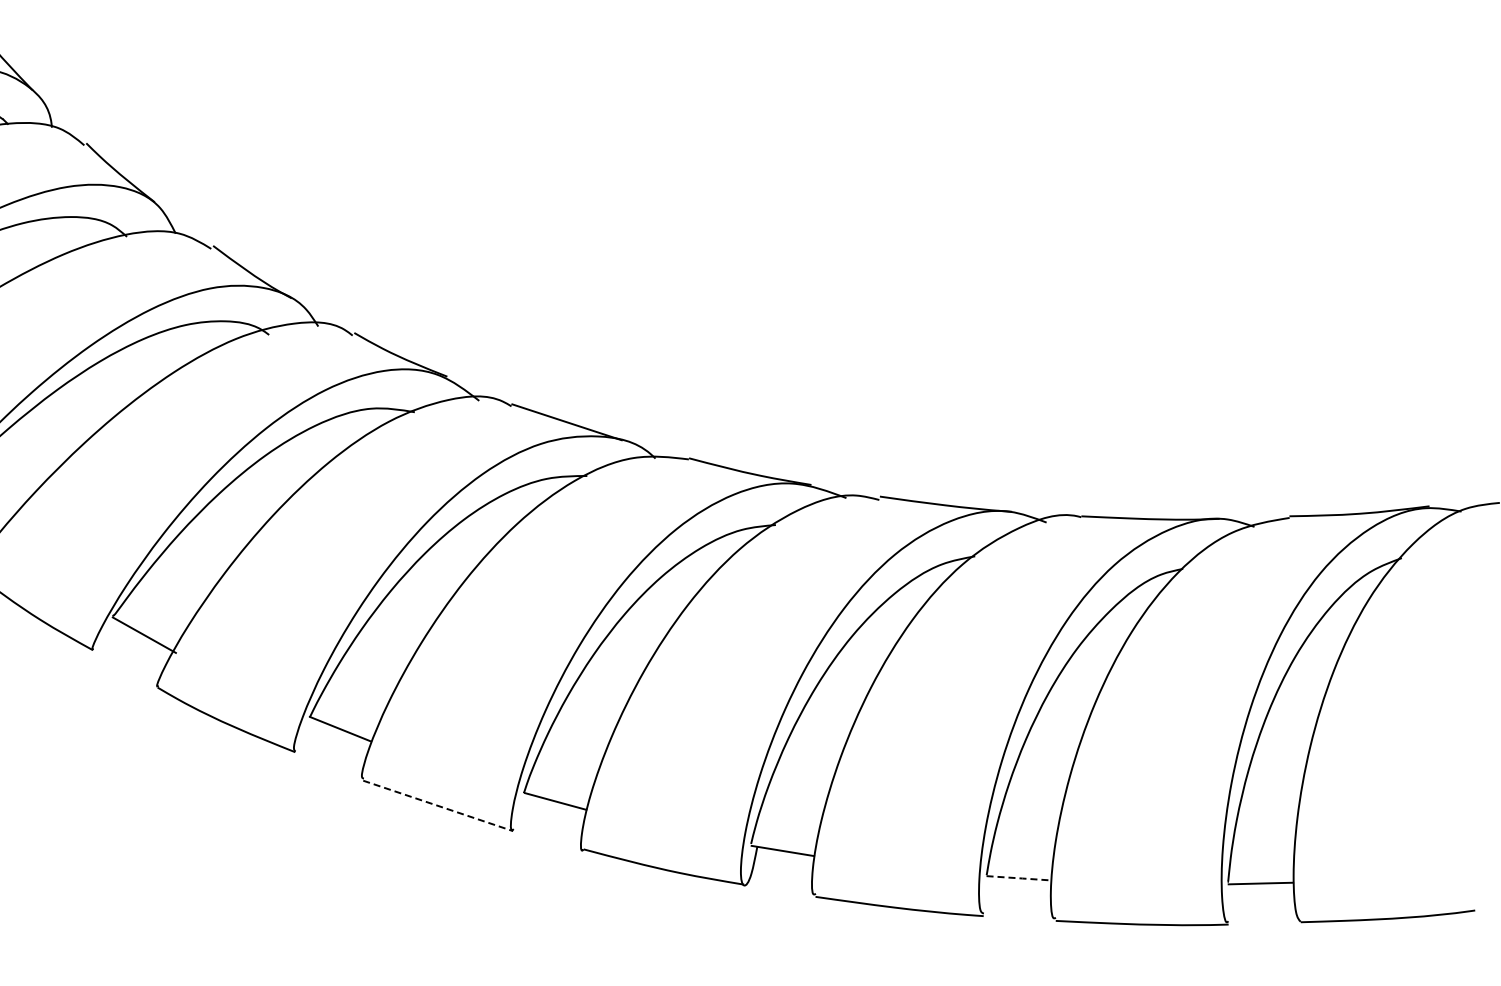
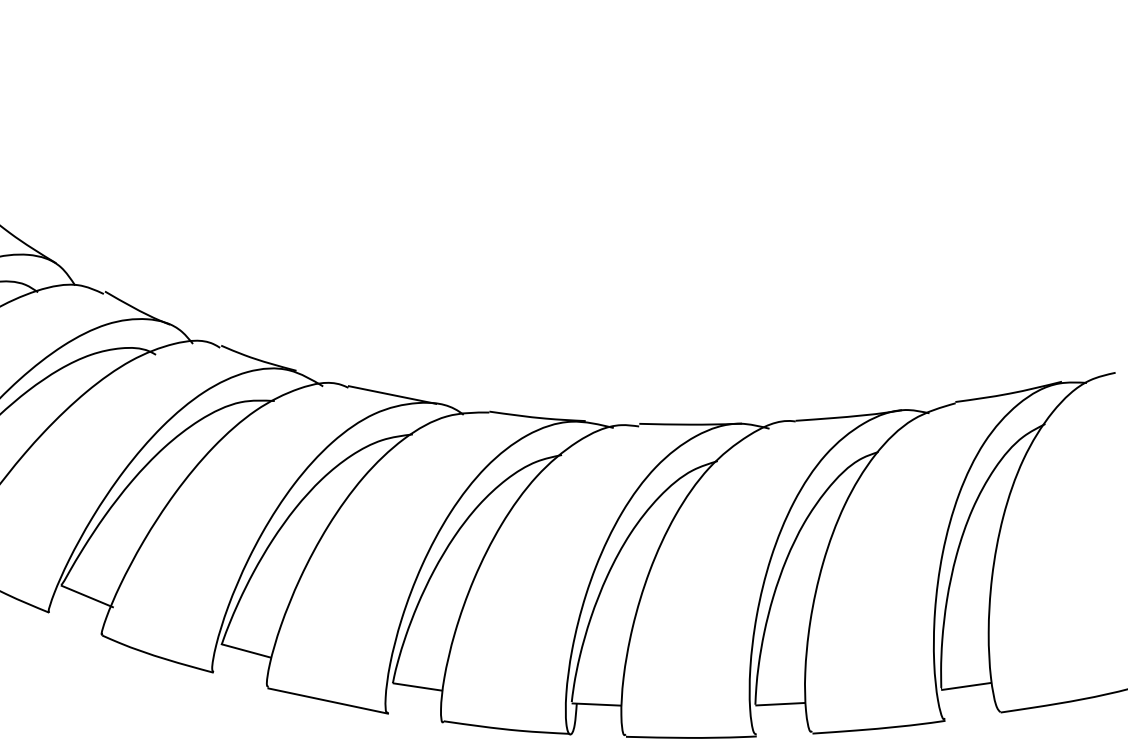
line: (438, 806) -> (328, 701), dashed -> solid
line: (1020, 878) -> (781, 704), dashed -> solid

